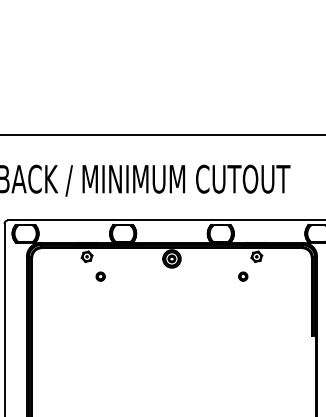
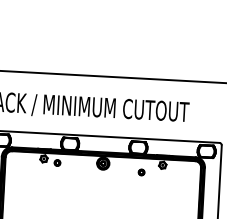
part: (100, 276) -> (57, 162), moved
part: (243, 276) -> (141, 172), moved

